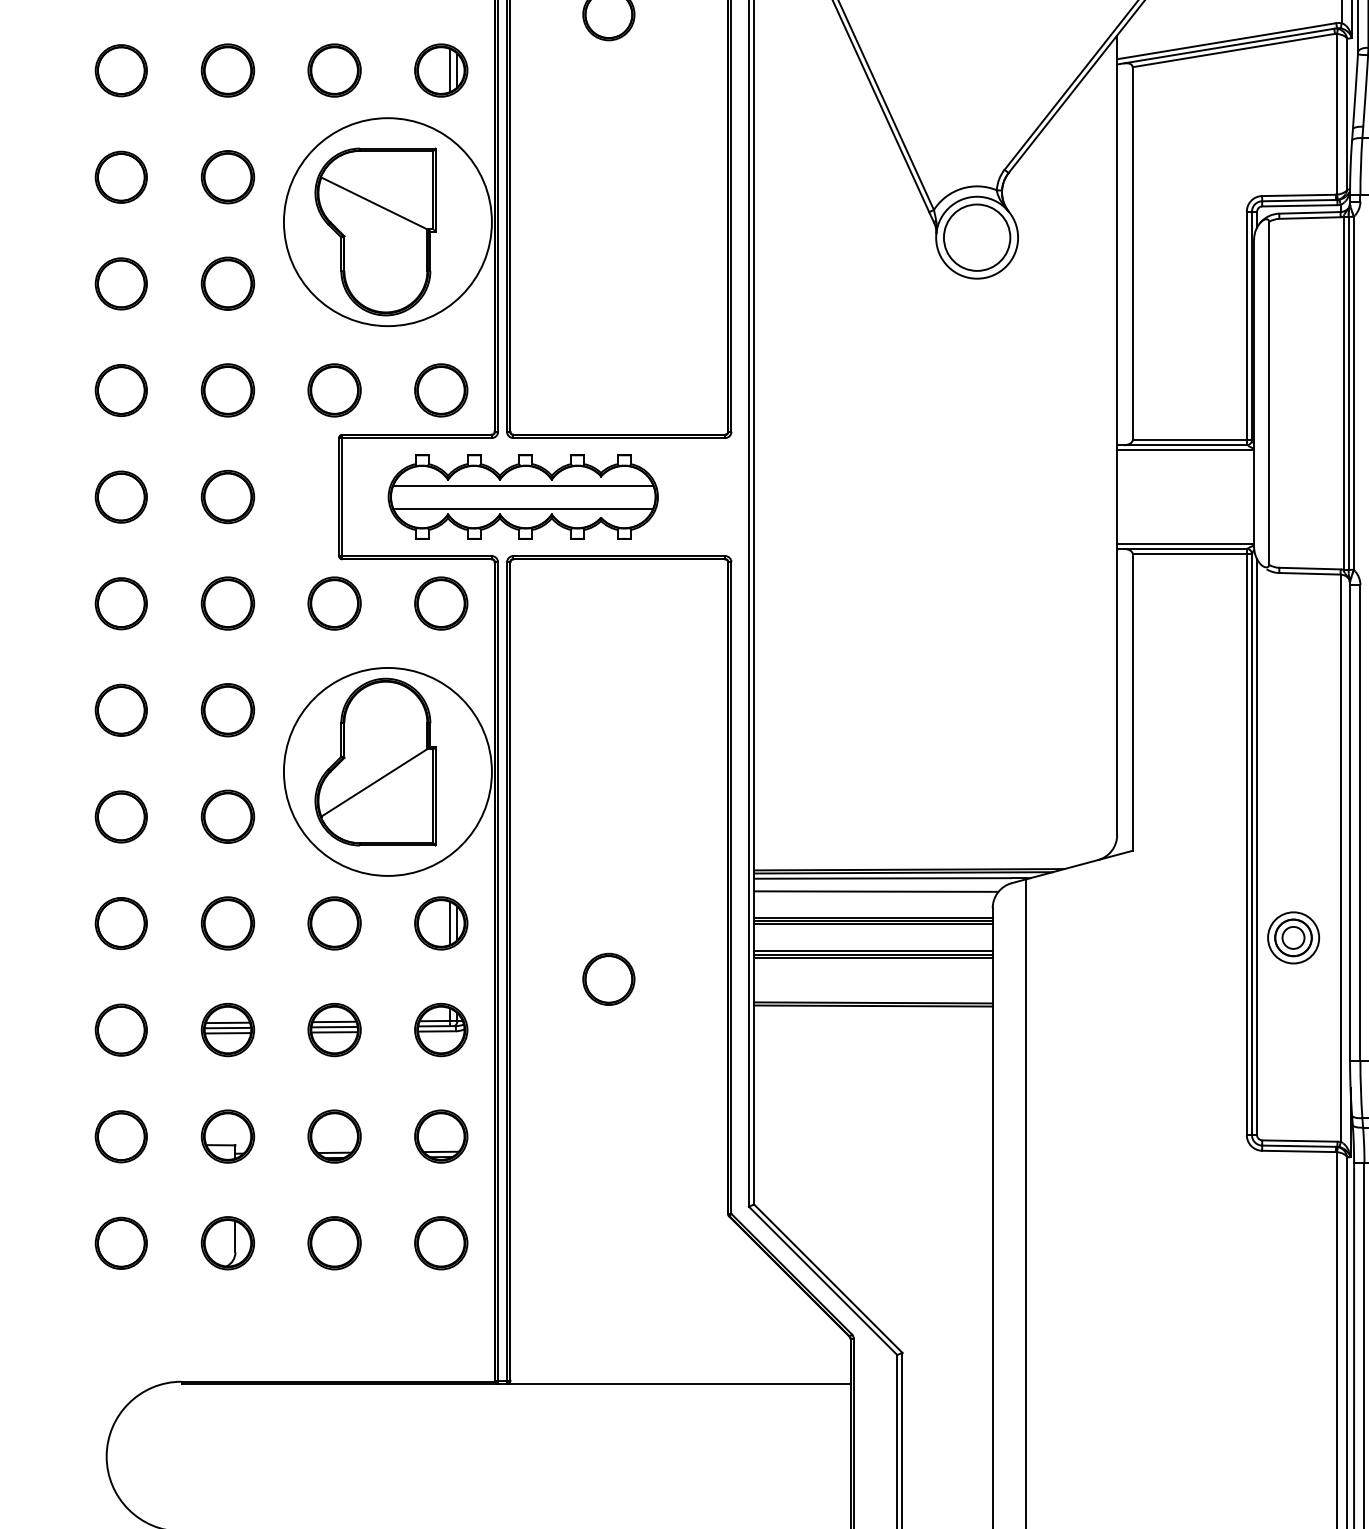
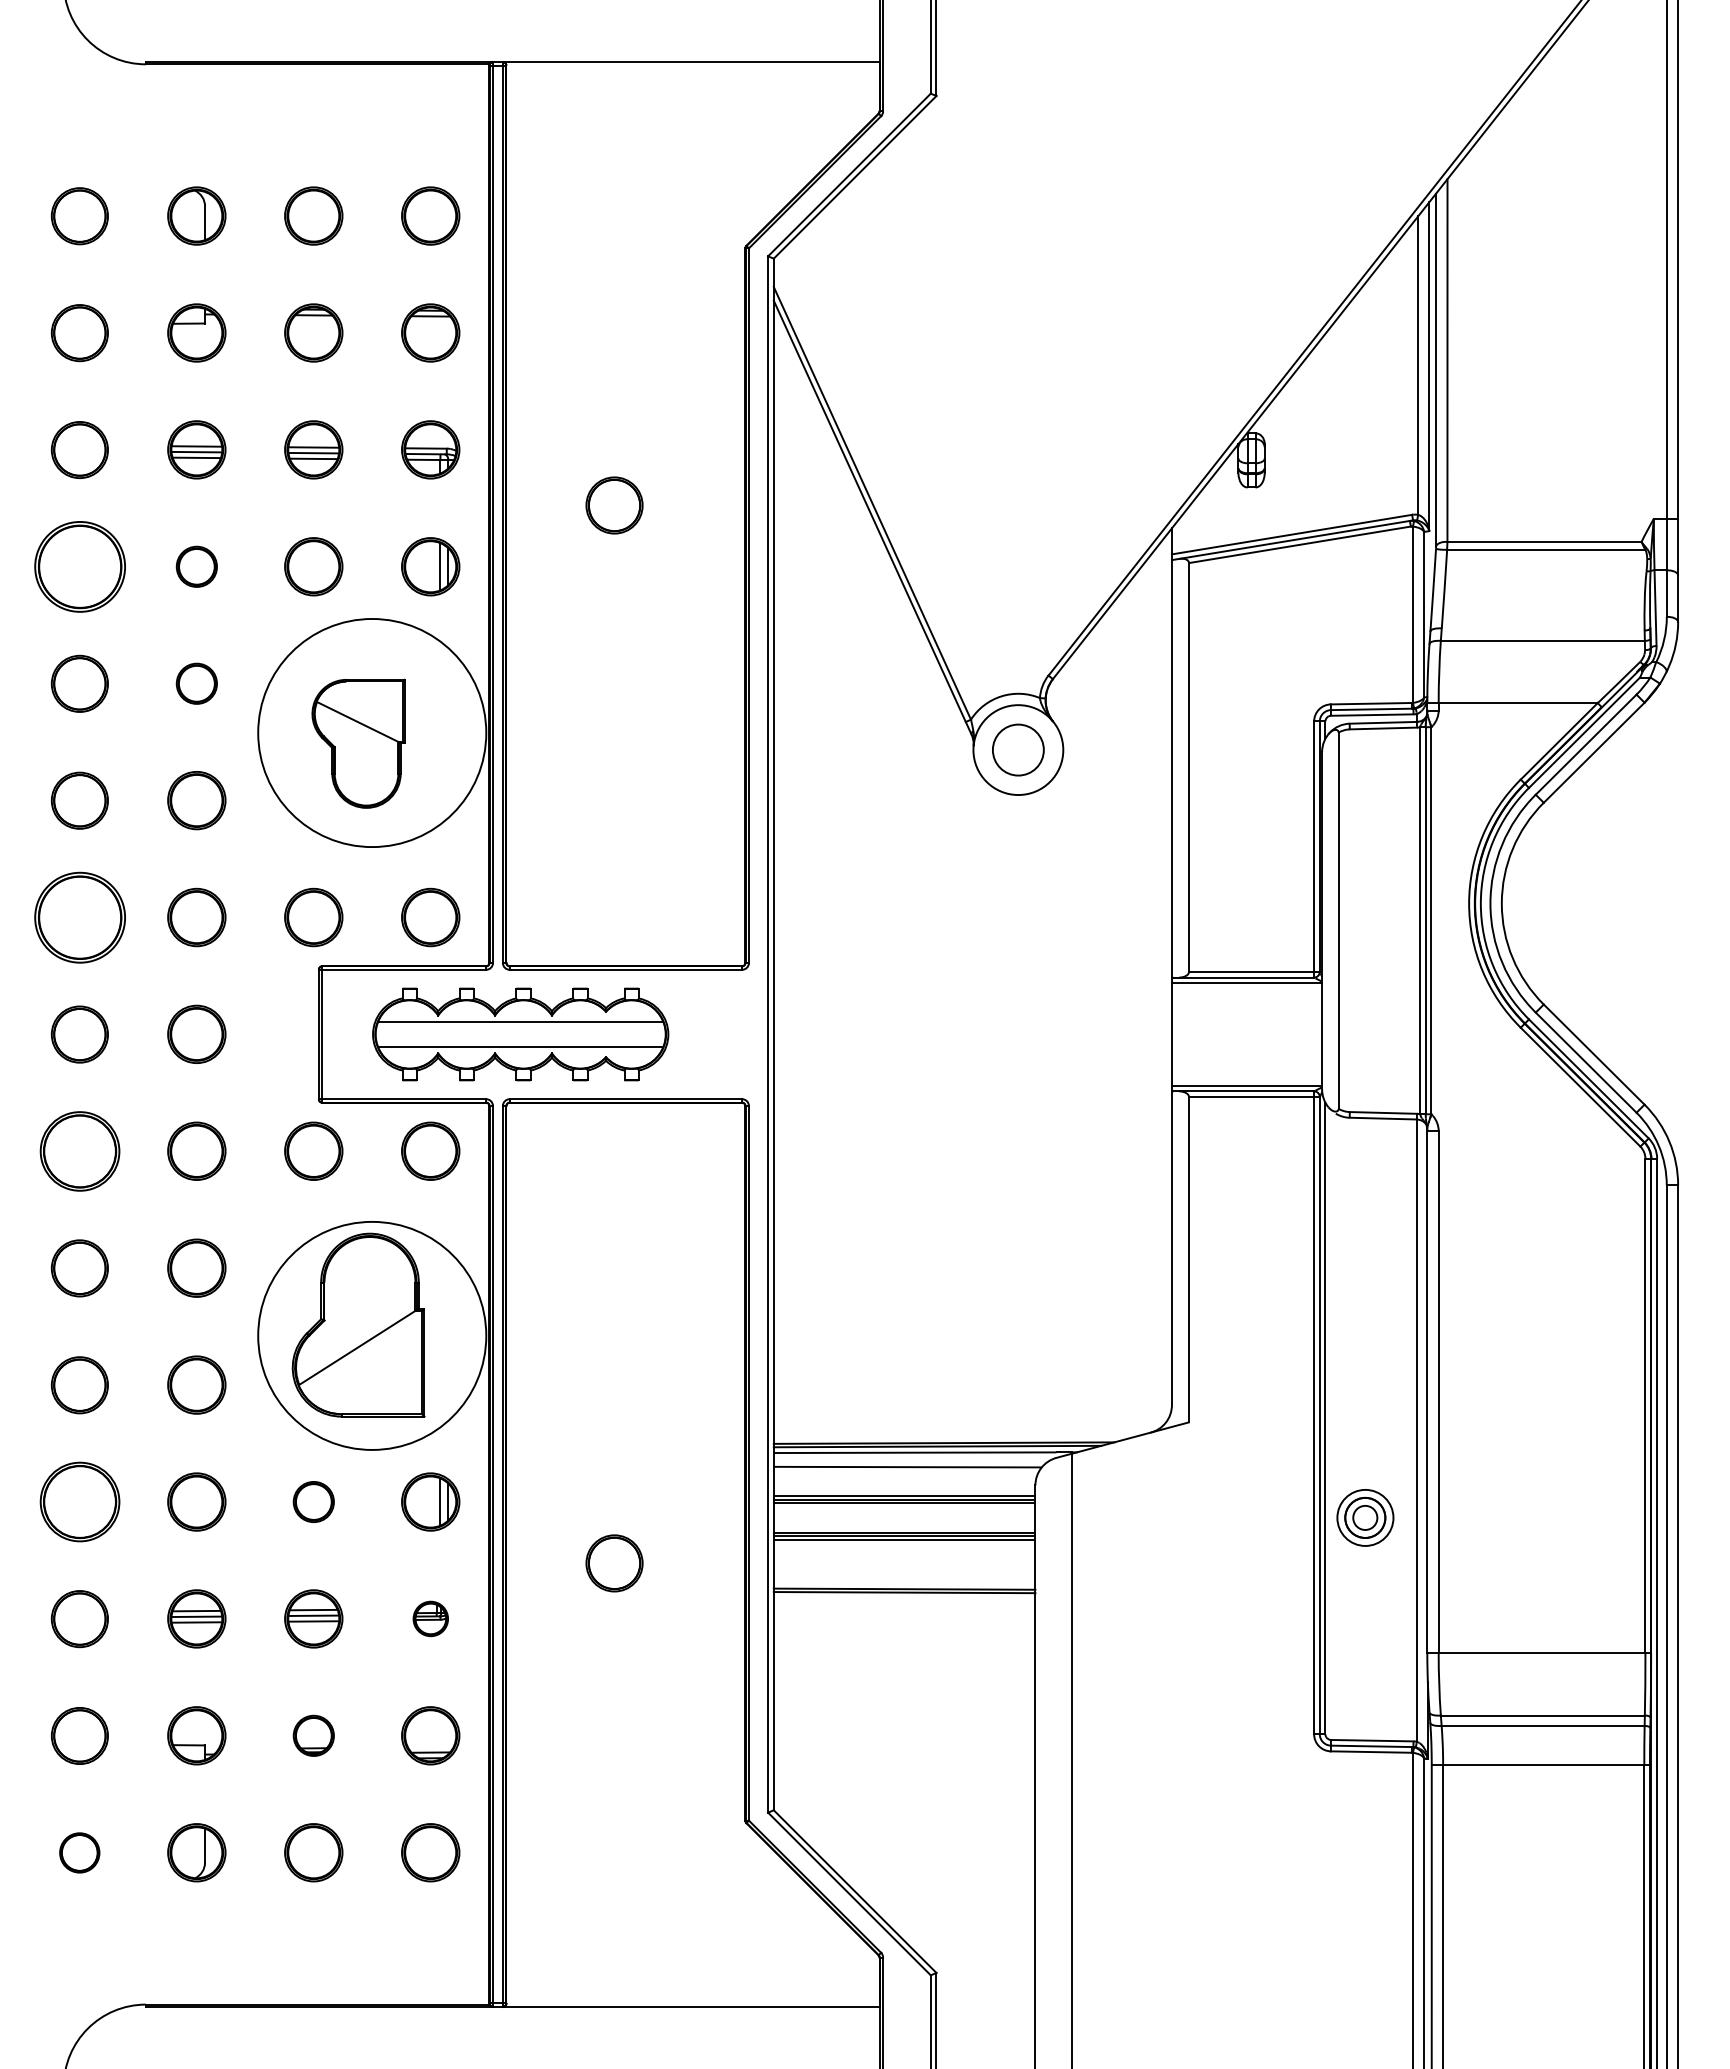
part: (120, 70) -> (79, 566), size x1.6
part: (227, 70) -> (196, 566), size x0.7
part: (227, 177) -> (196, 683), size x0.7
part: (375, 231) -> (358, 743), size x0.7
circle: (976, 237) -> (1017, 749), size x0.7
part: (120, 390) -> (79, 917), size x1.6
part: (120, 603) -> (79, 1151), size x1.4
part: (334, 922) -> (313, 1501), size x0.7
part: (120, 923) -> (79, 1502), size x1.4
part: (441, 1029) -> (430, 1618), size x0.6
part: (334, 1136) -> (313, 1735), size x0.7
part: (120, 1243) -> (79, 1852), size x0.7

